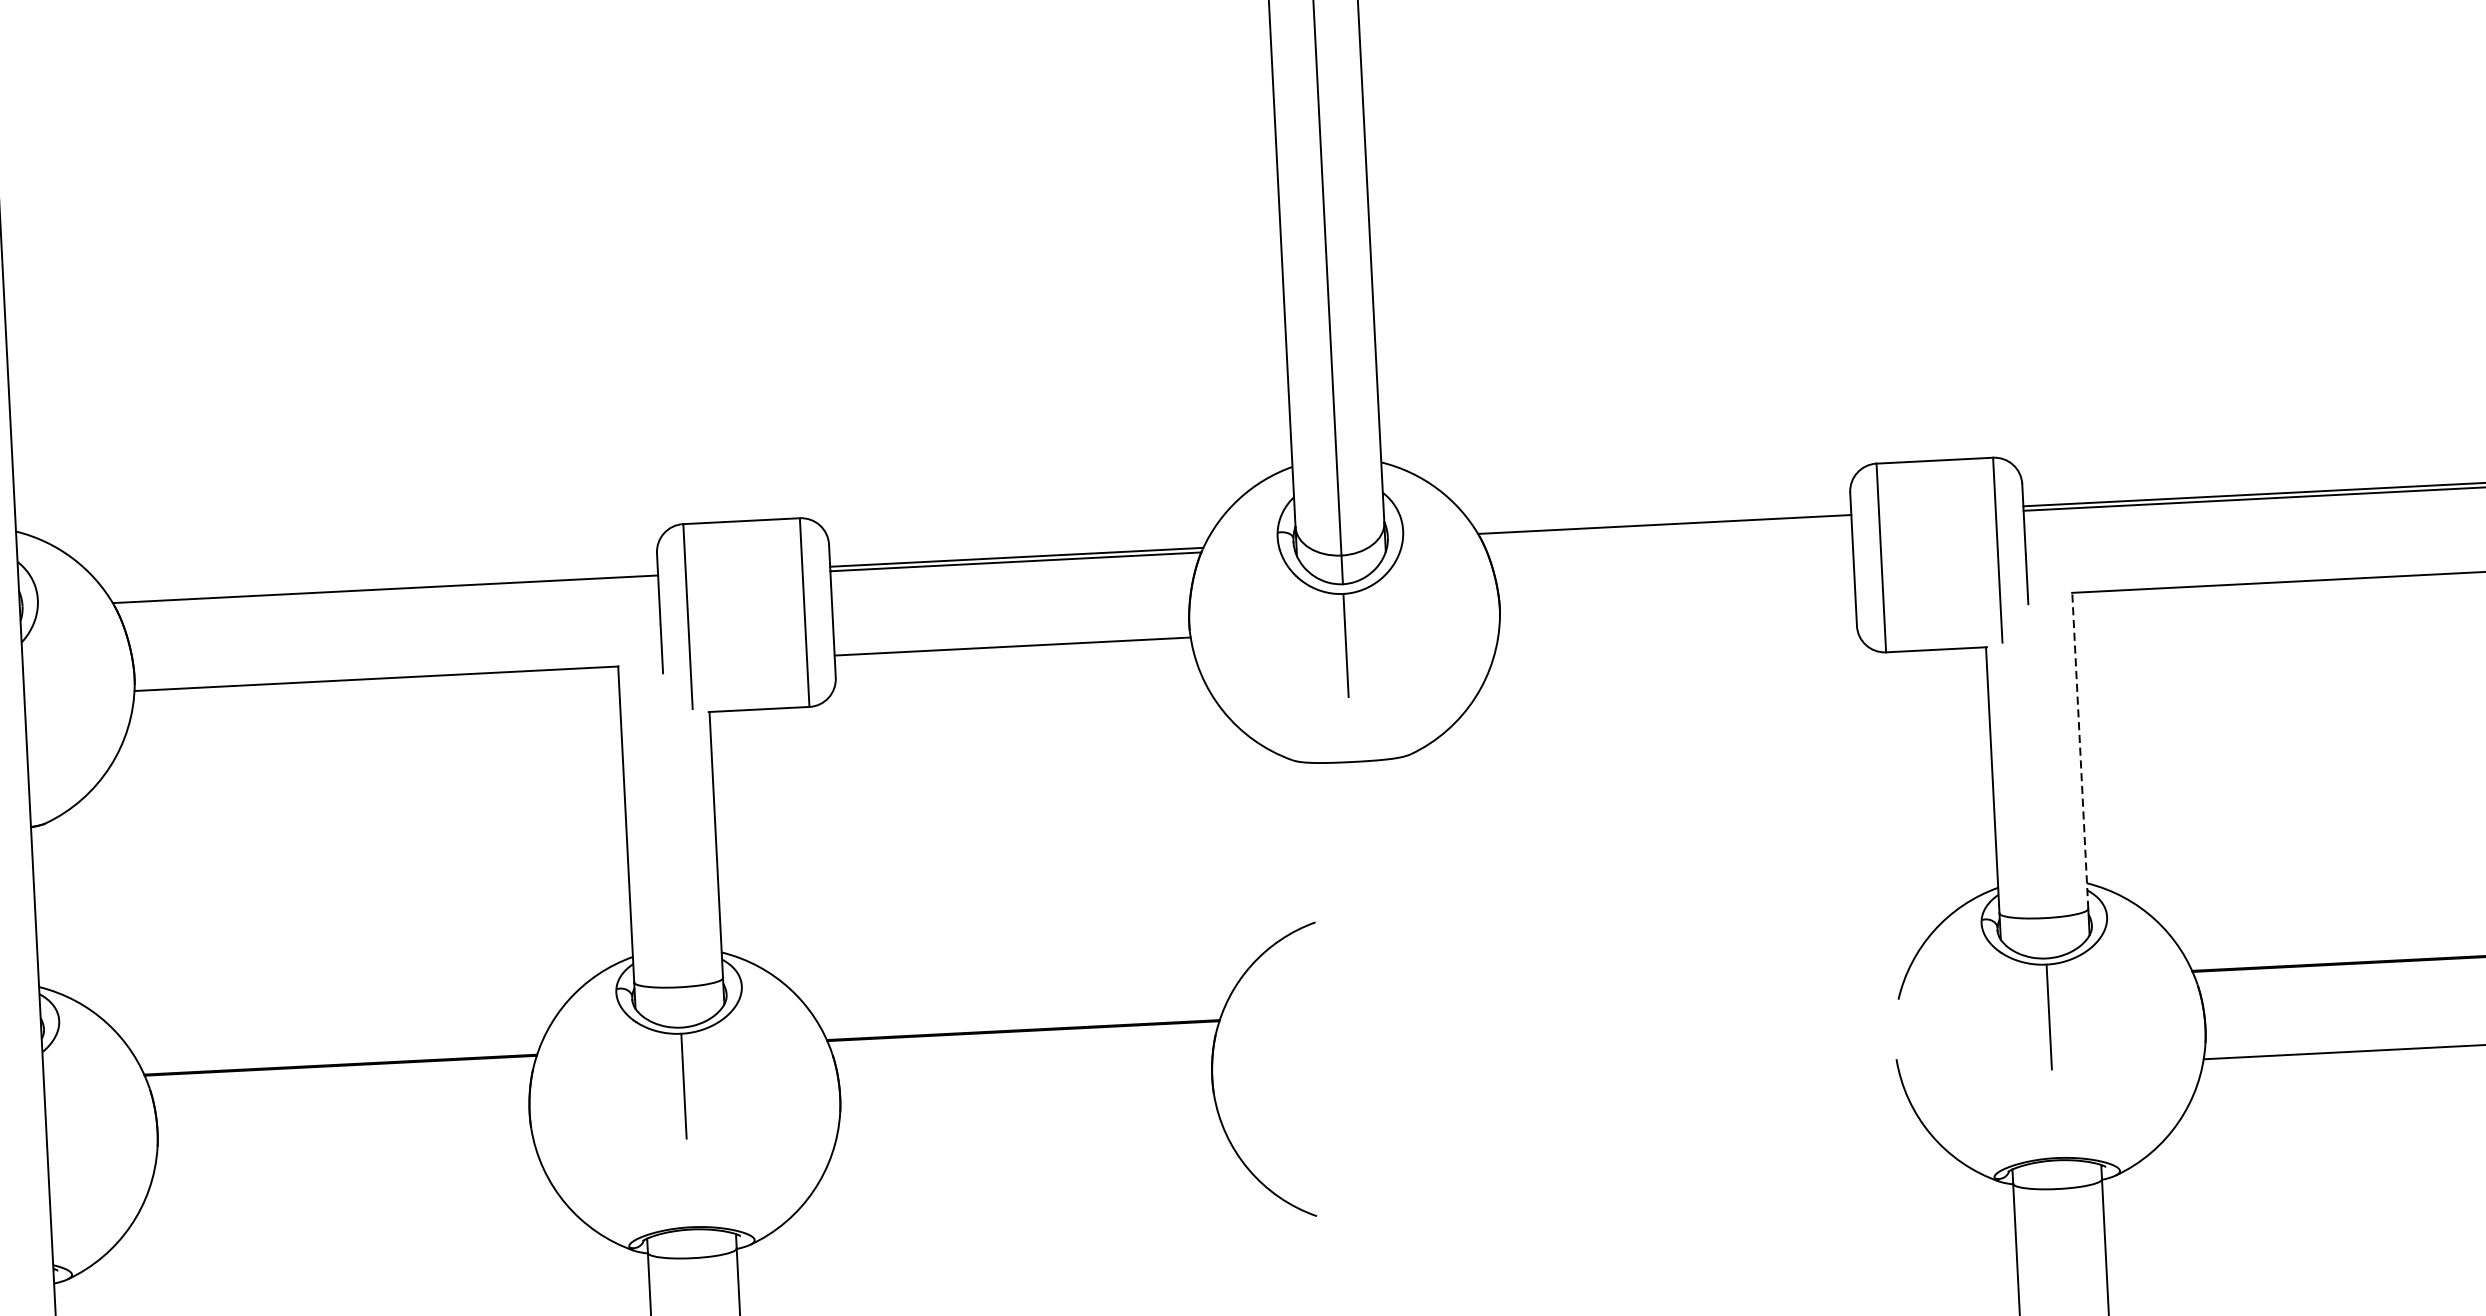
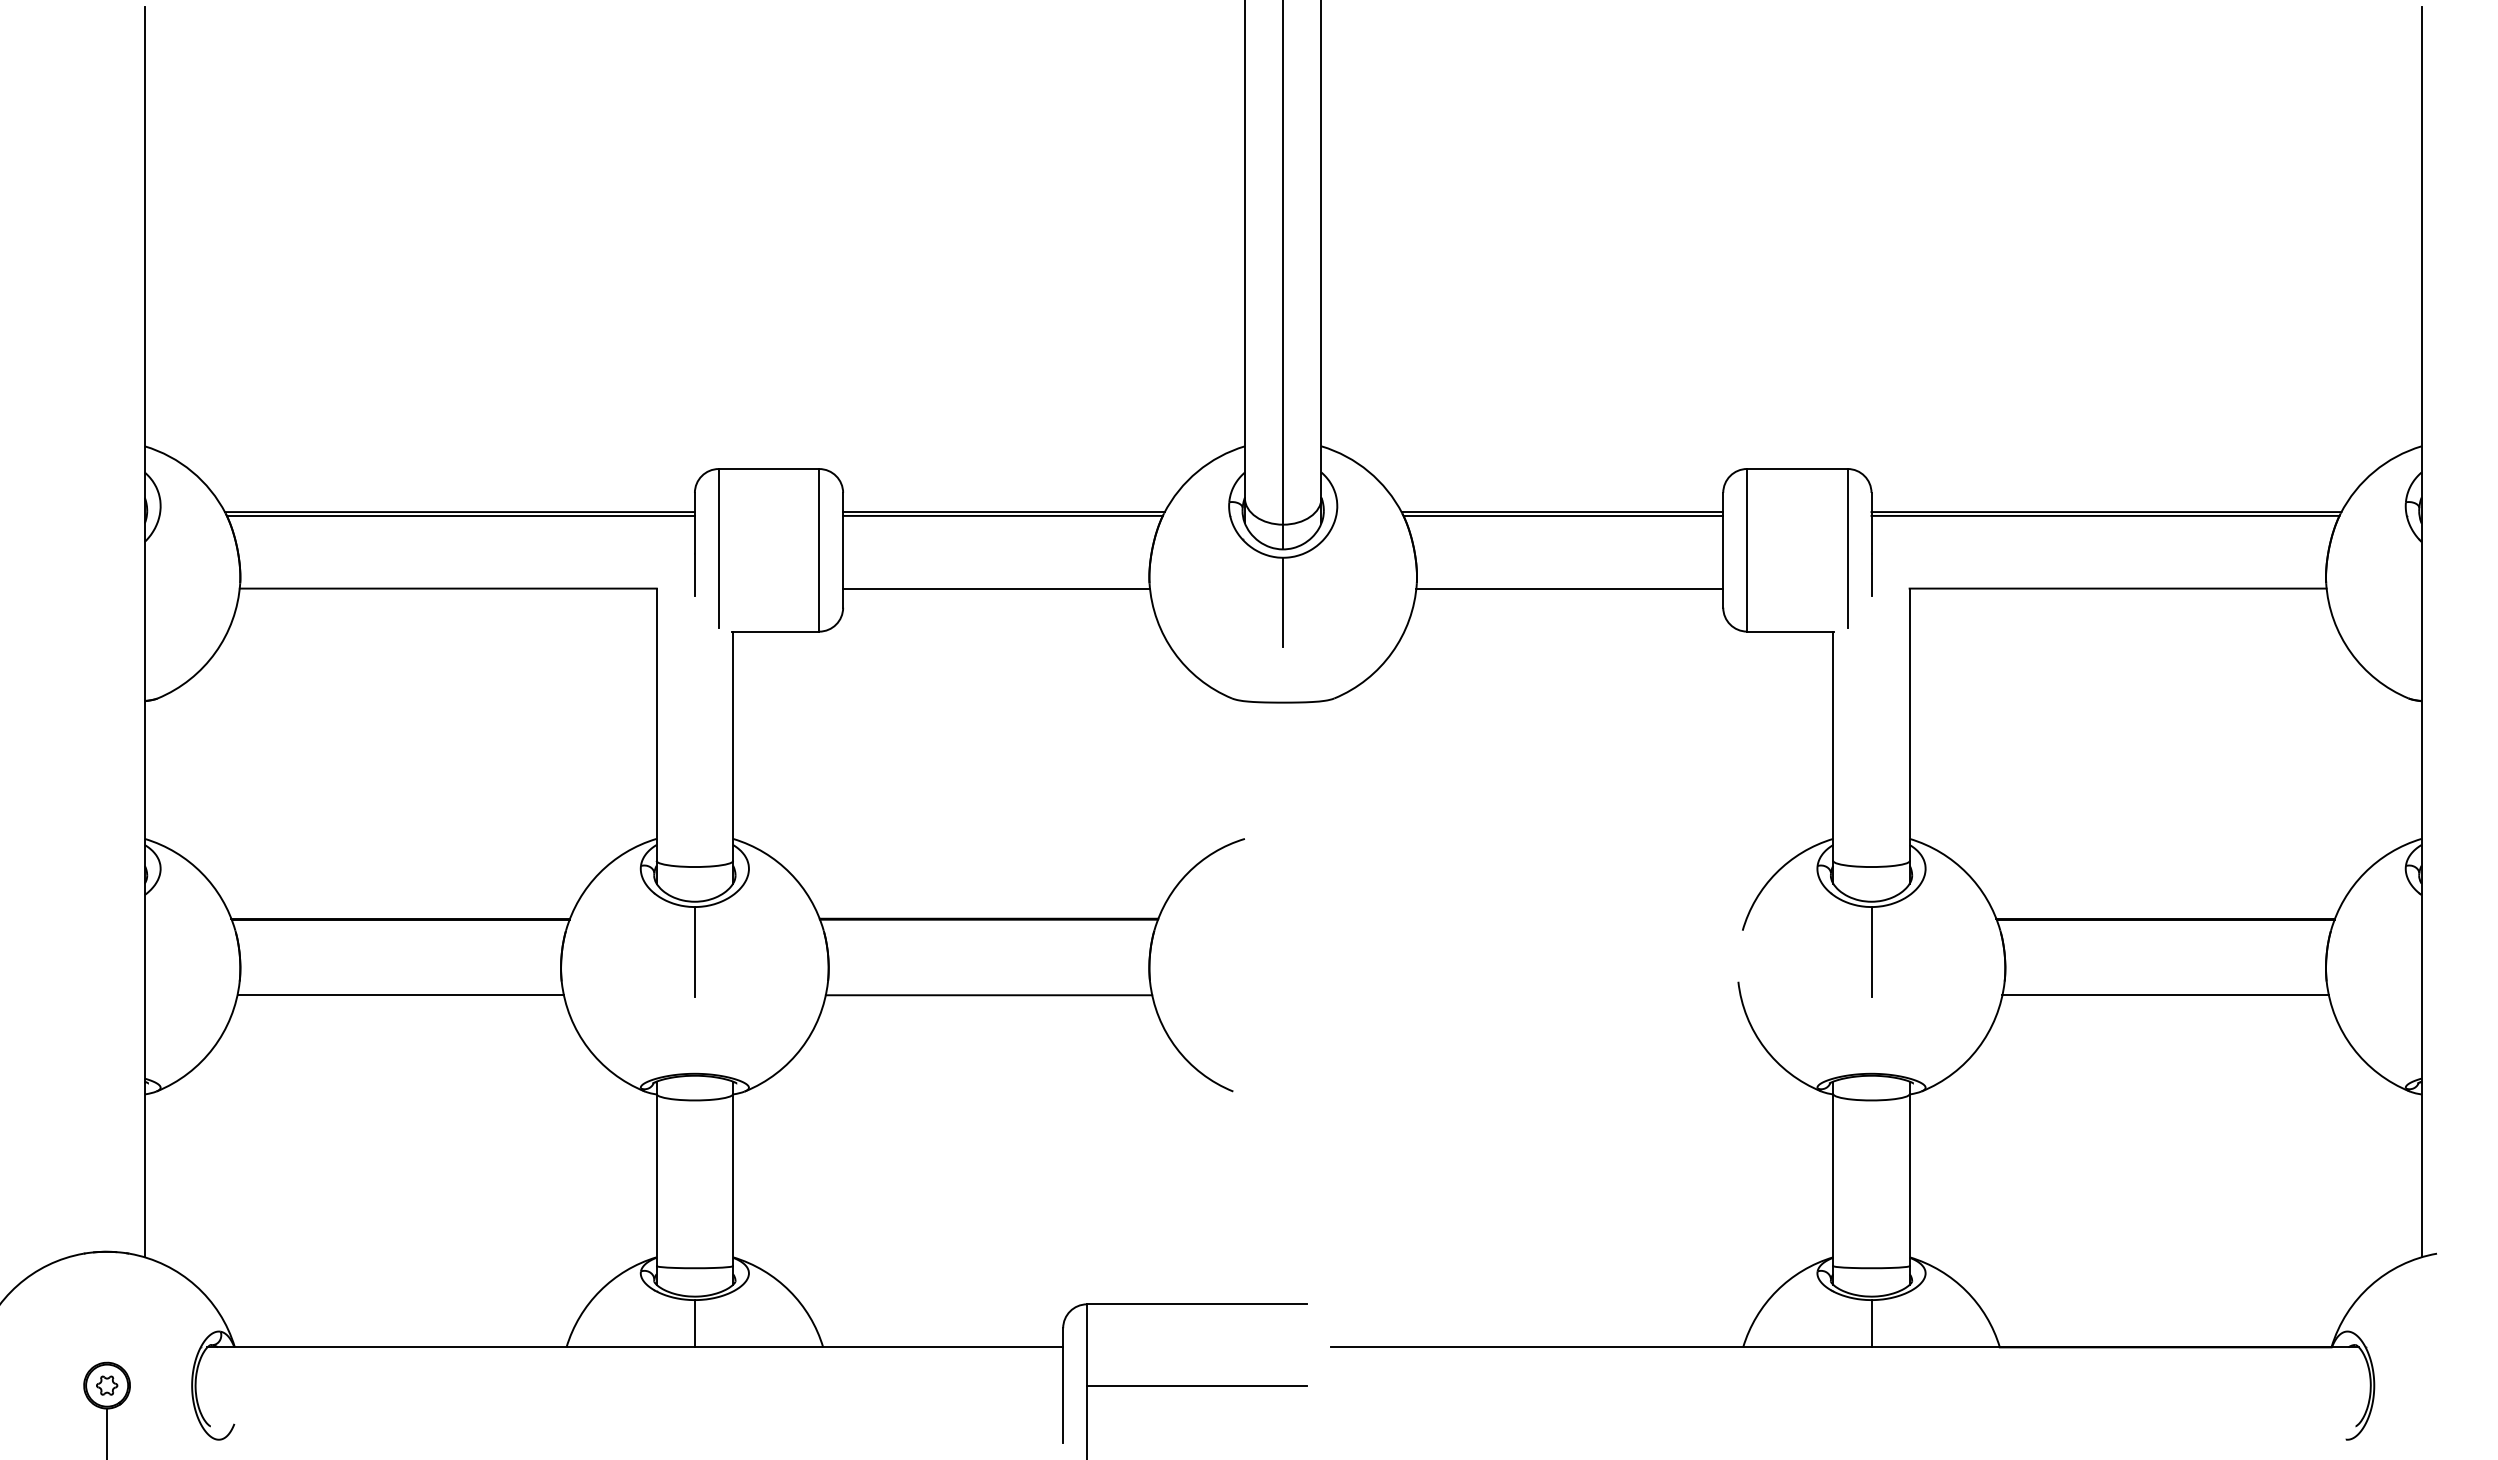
line: (1666, 528) -> (1563, 515), added
line: (386, 593) -> (460, 515), added
line: (1677, 612) -> (1569, 588), added
line: (2079, 750) -> (1909, 724), dashed -> solid
line: (1027, 1119) -> (988, 995), added
line: (344, 1153) -> (400, 995), added

